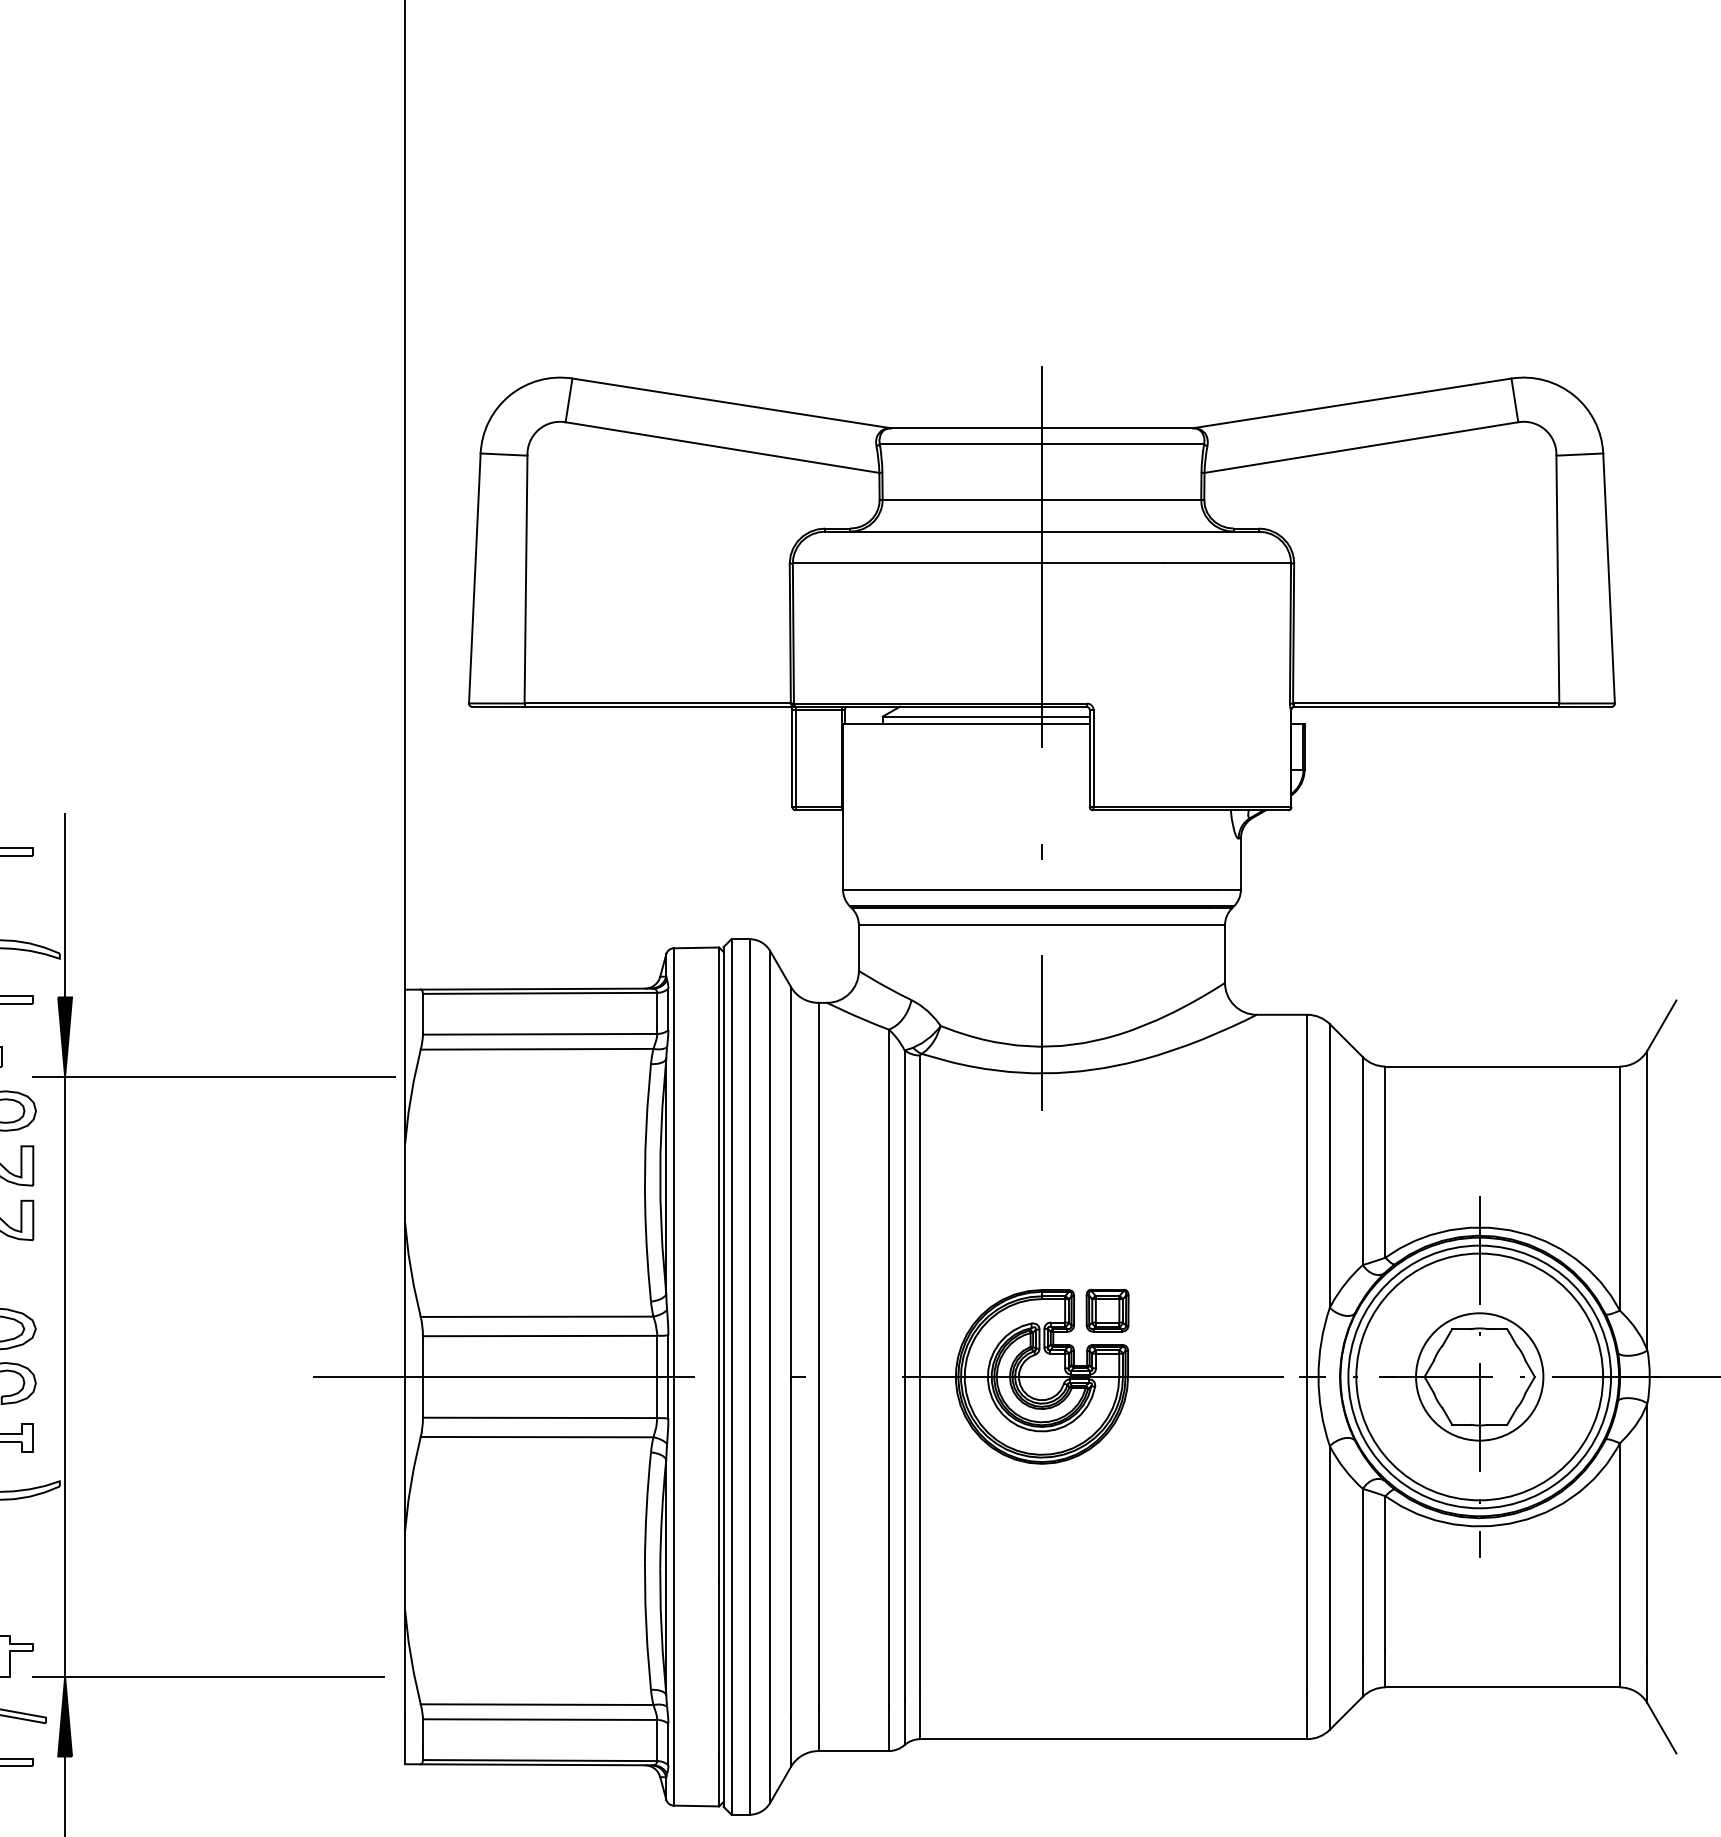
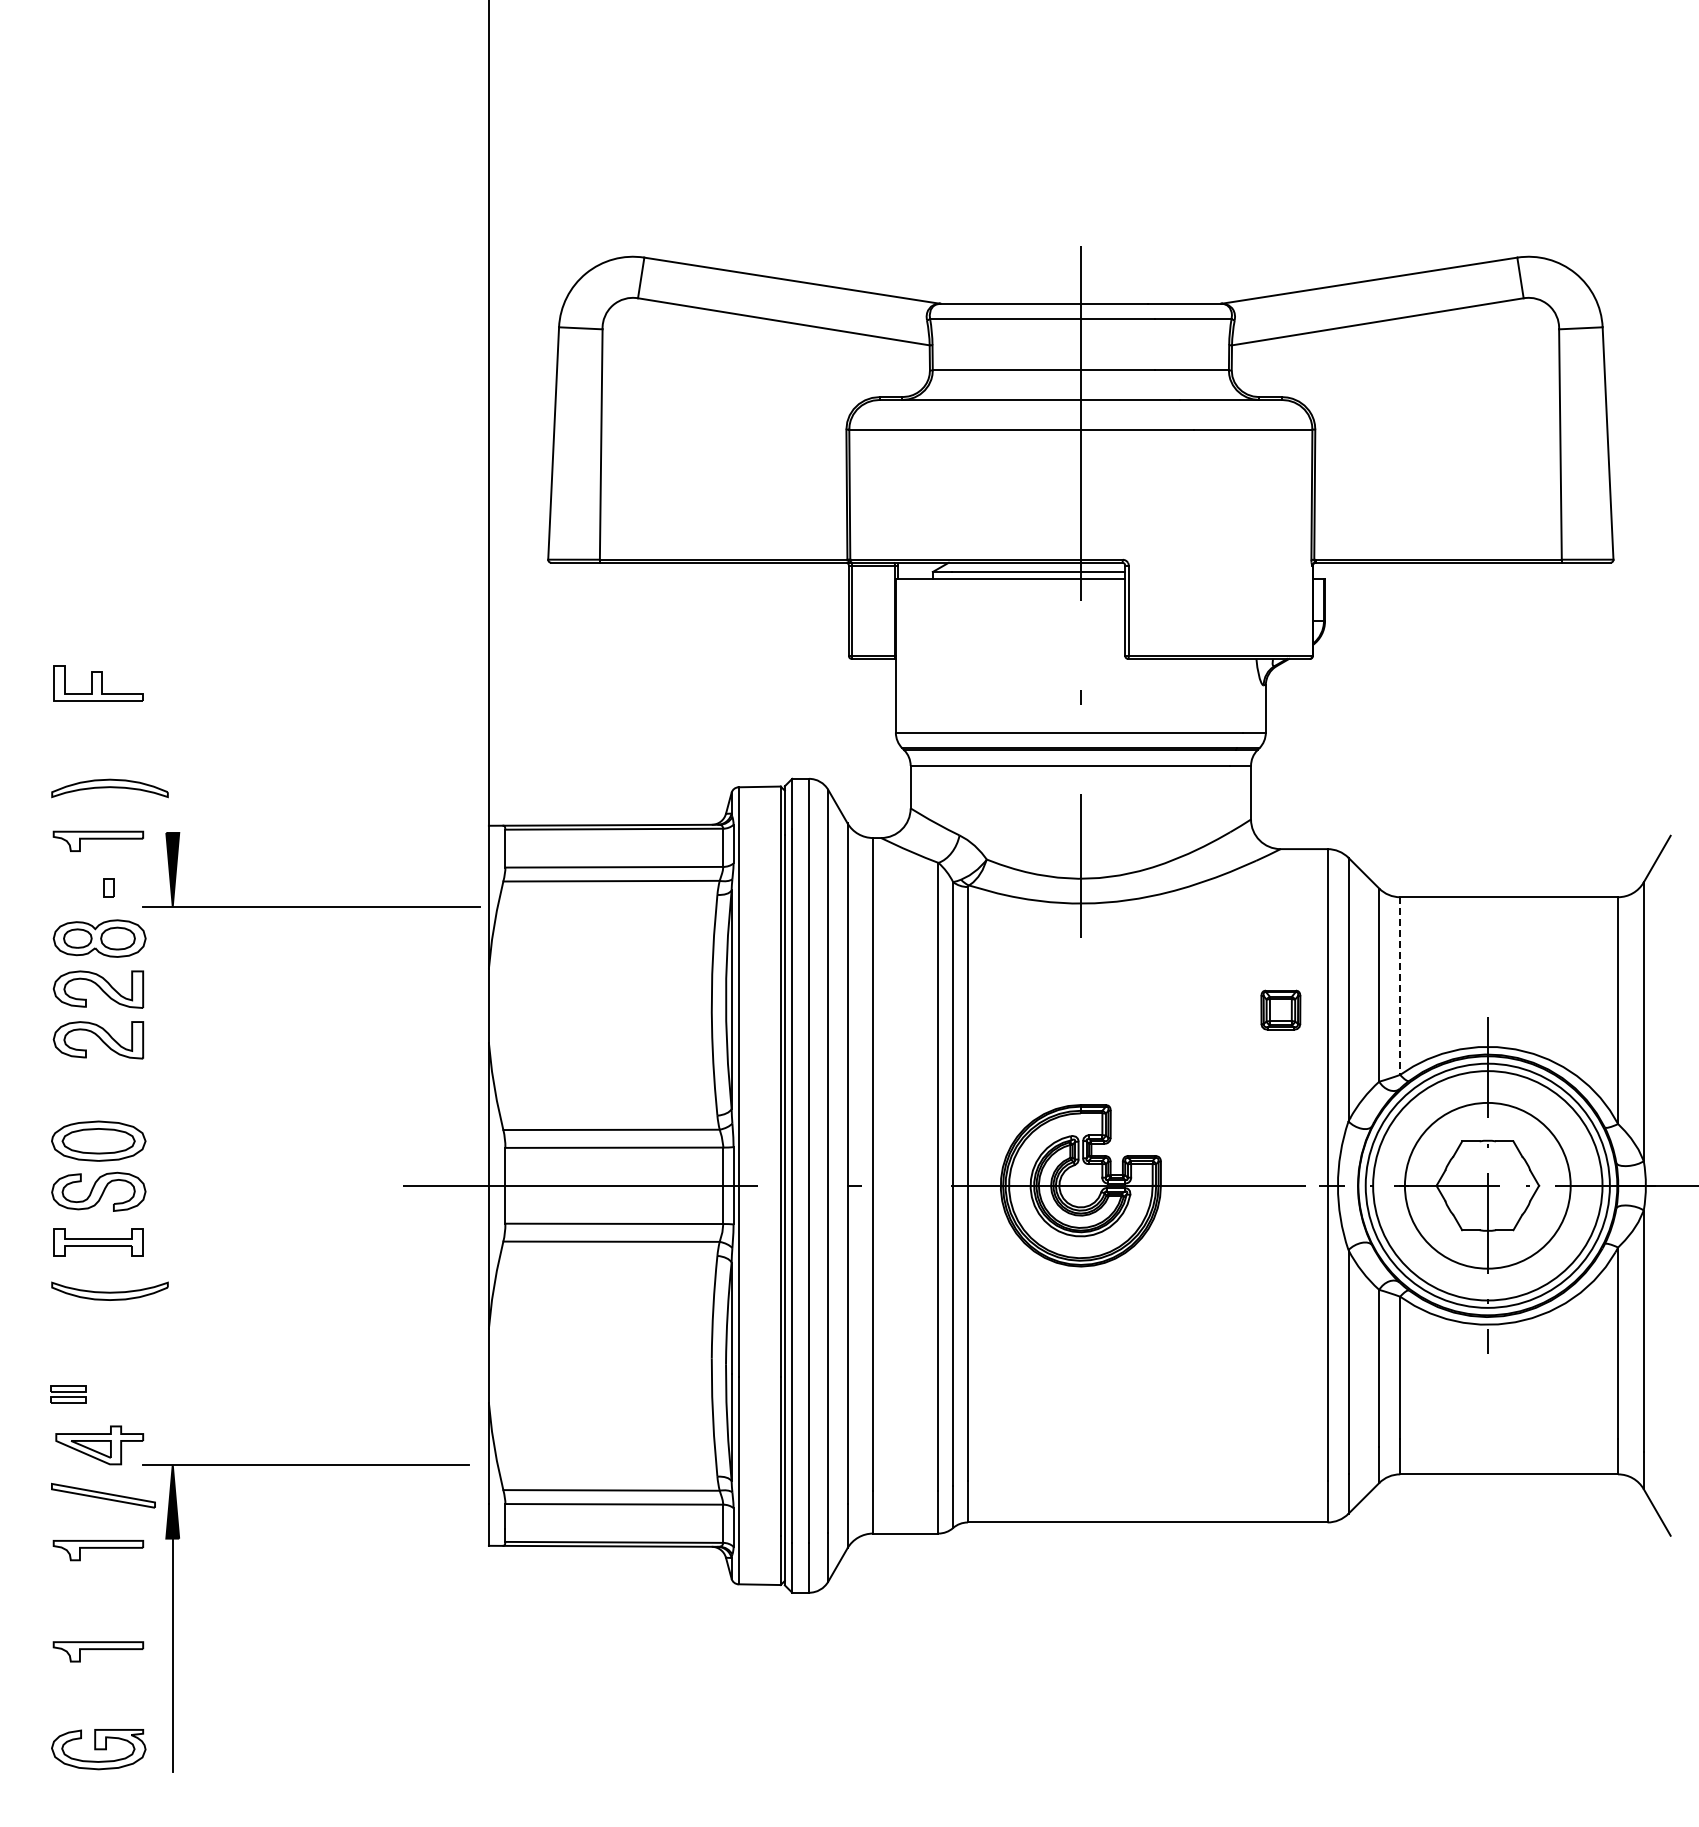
line: (64, 905) -> (172, 747), removed
line: (1385, 1162) -> (1400, 986), solid -> dashed
part: (1107, 1309) -> (1280, 1009), moved
line: (64, 1376) -> (172, 1185), removed
circle: (1479, 1376) -> (1487, 1185), size x1.4

